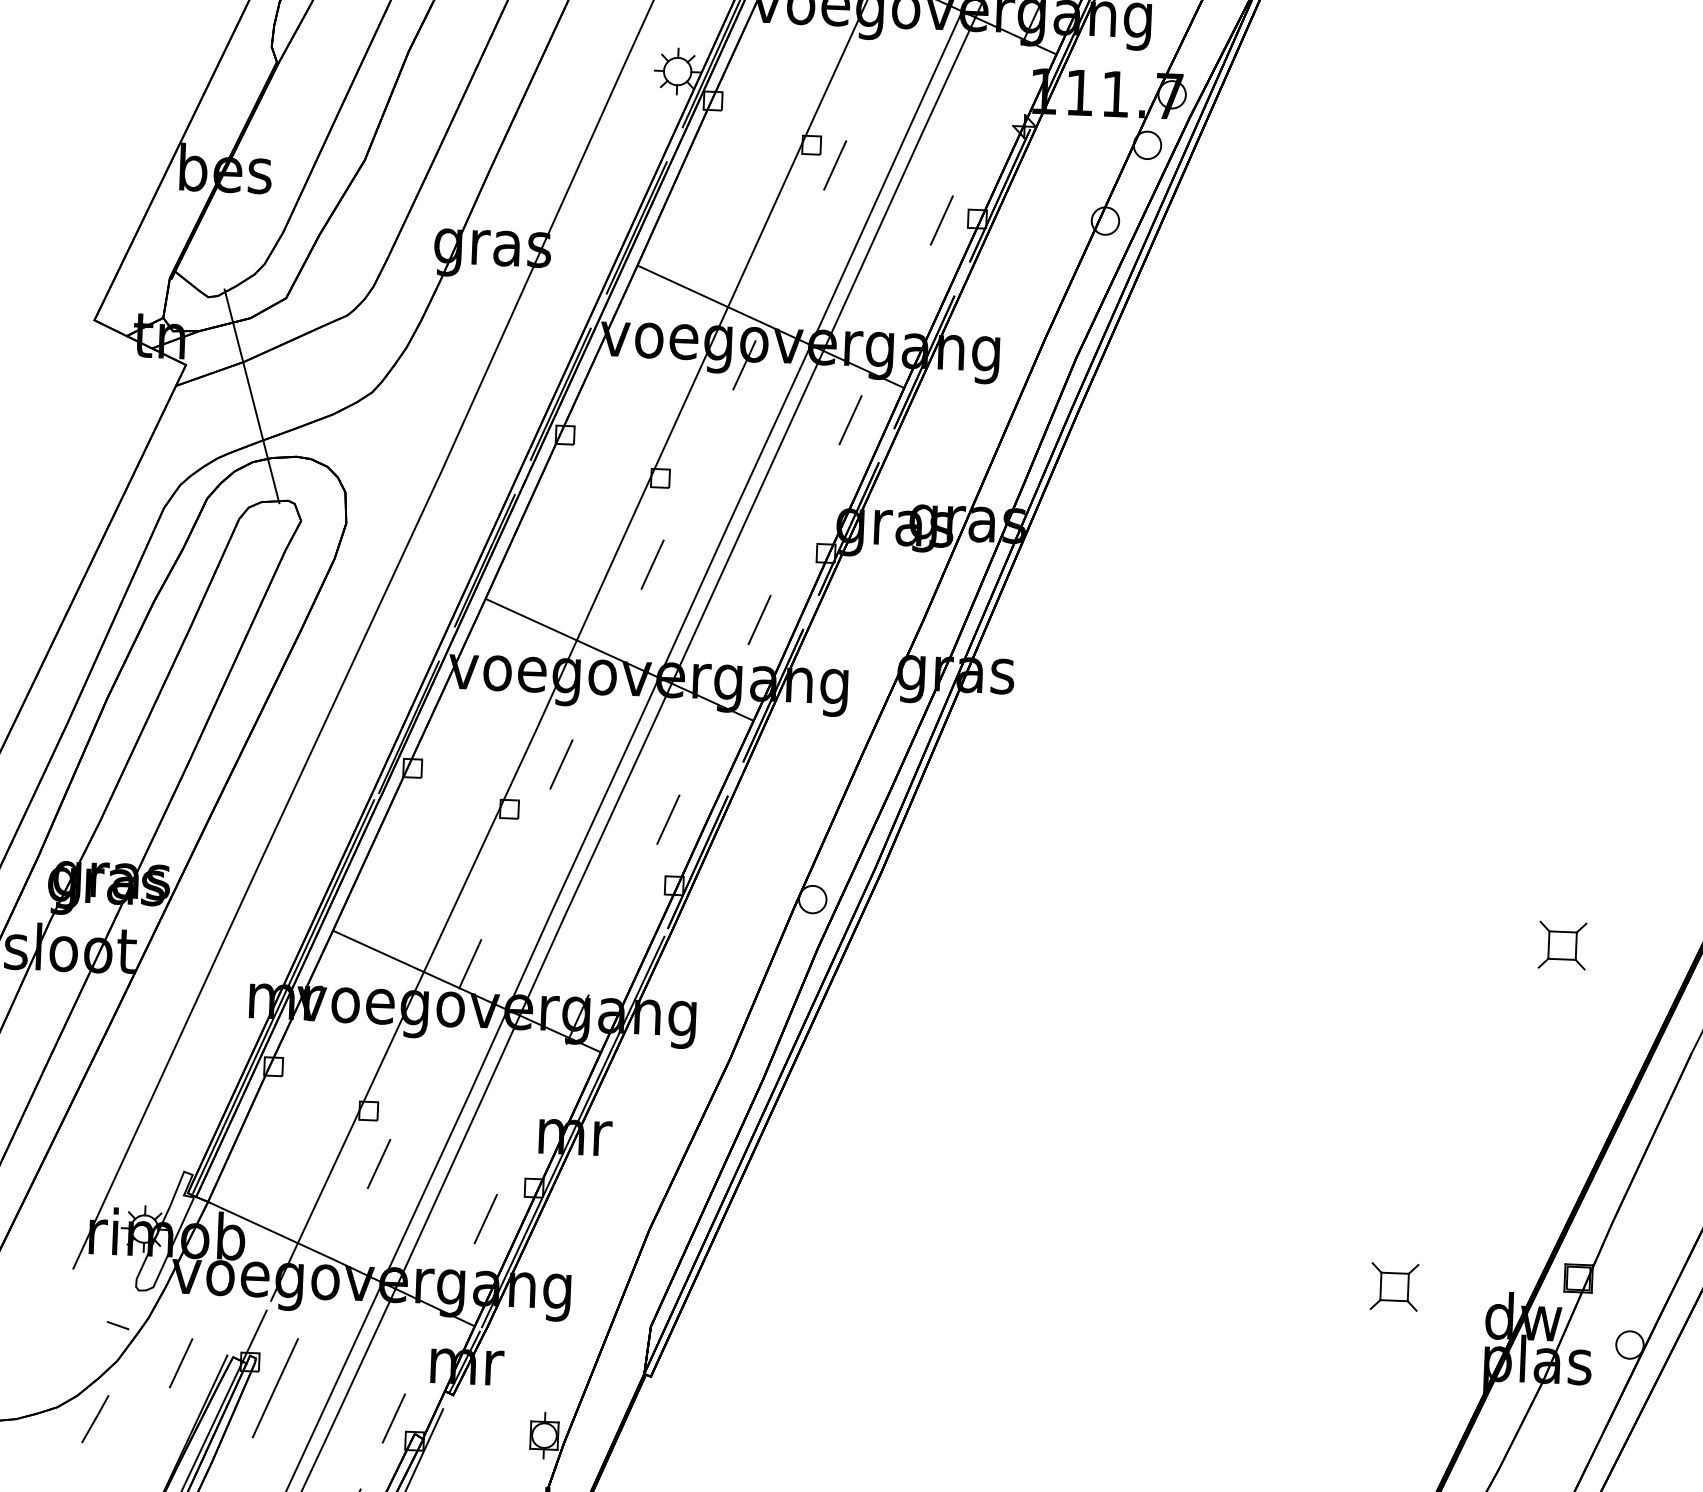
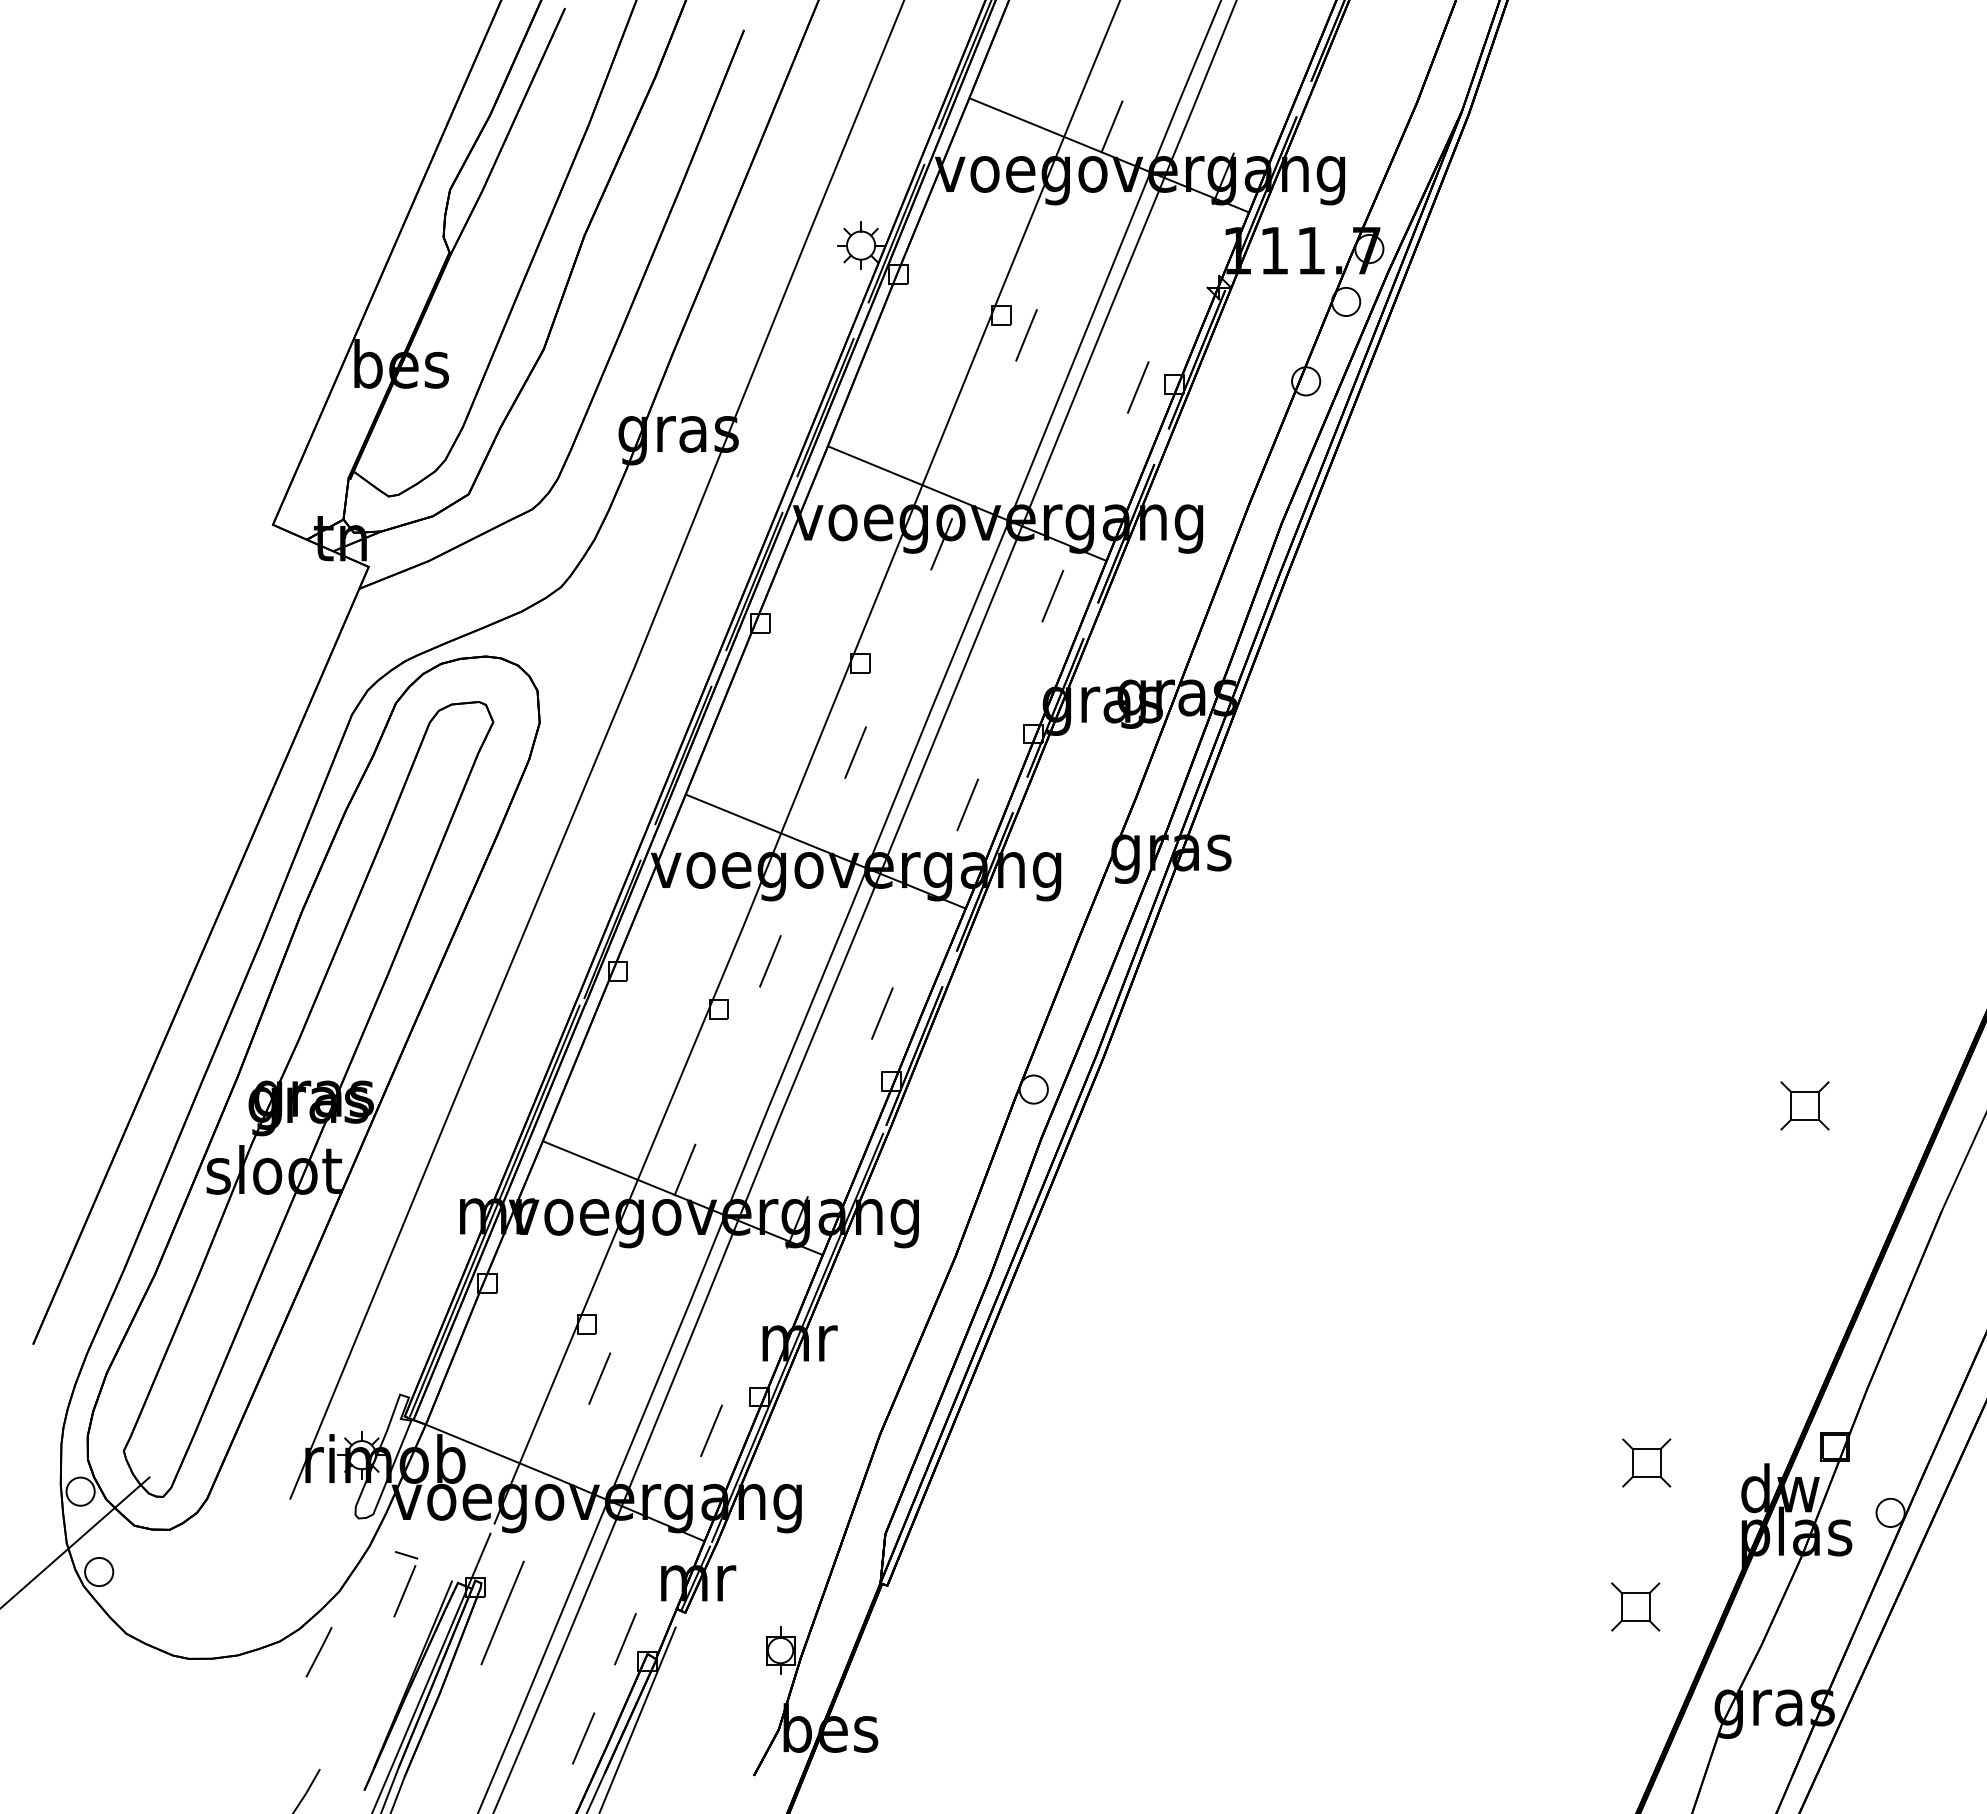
line: (251, 395) -> (437, 595), removed
line: (117, 1325) -> (406, 1555), moved
part: (1378, 1426) -> (1635, 1606), added

